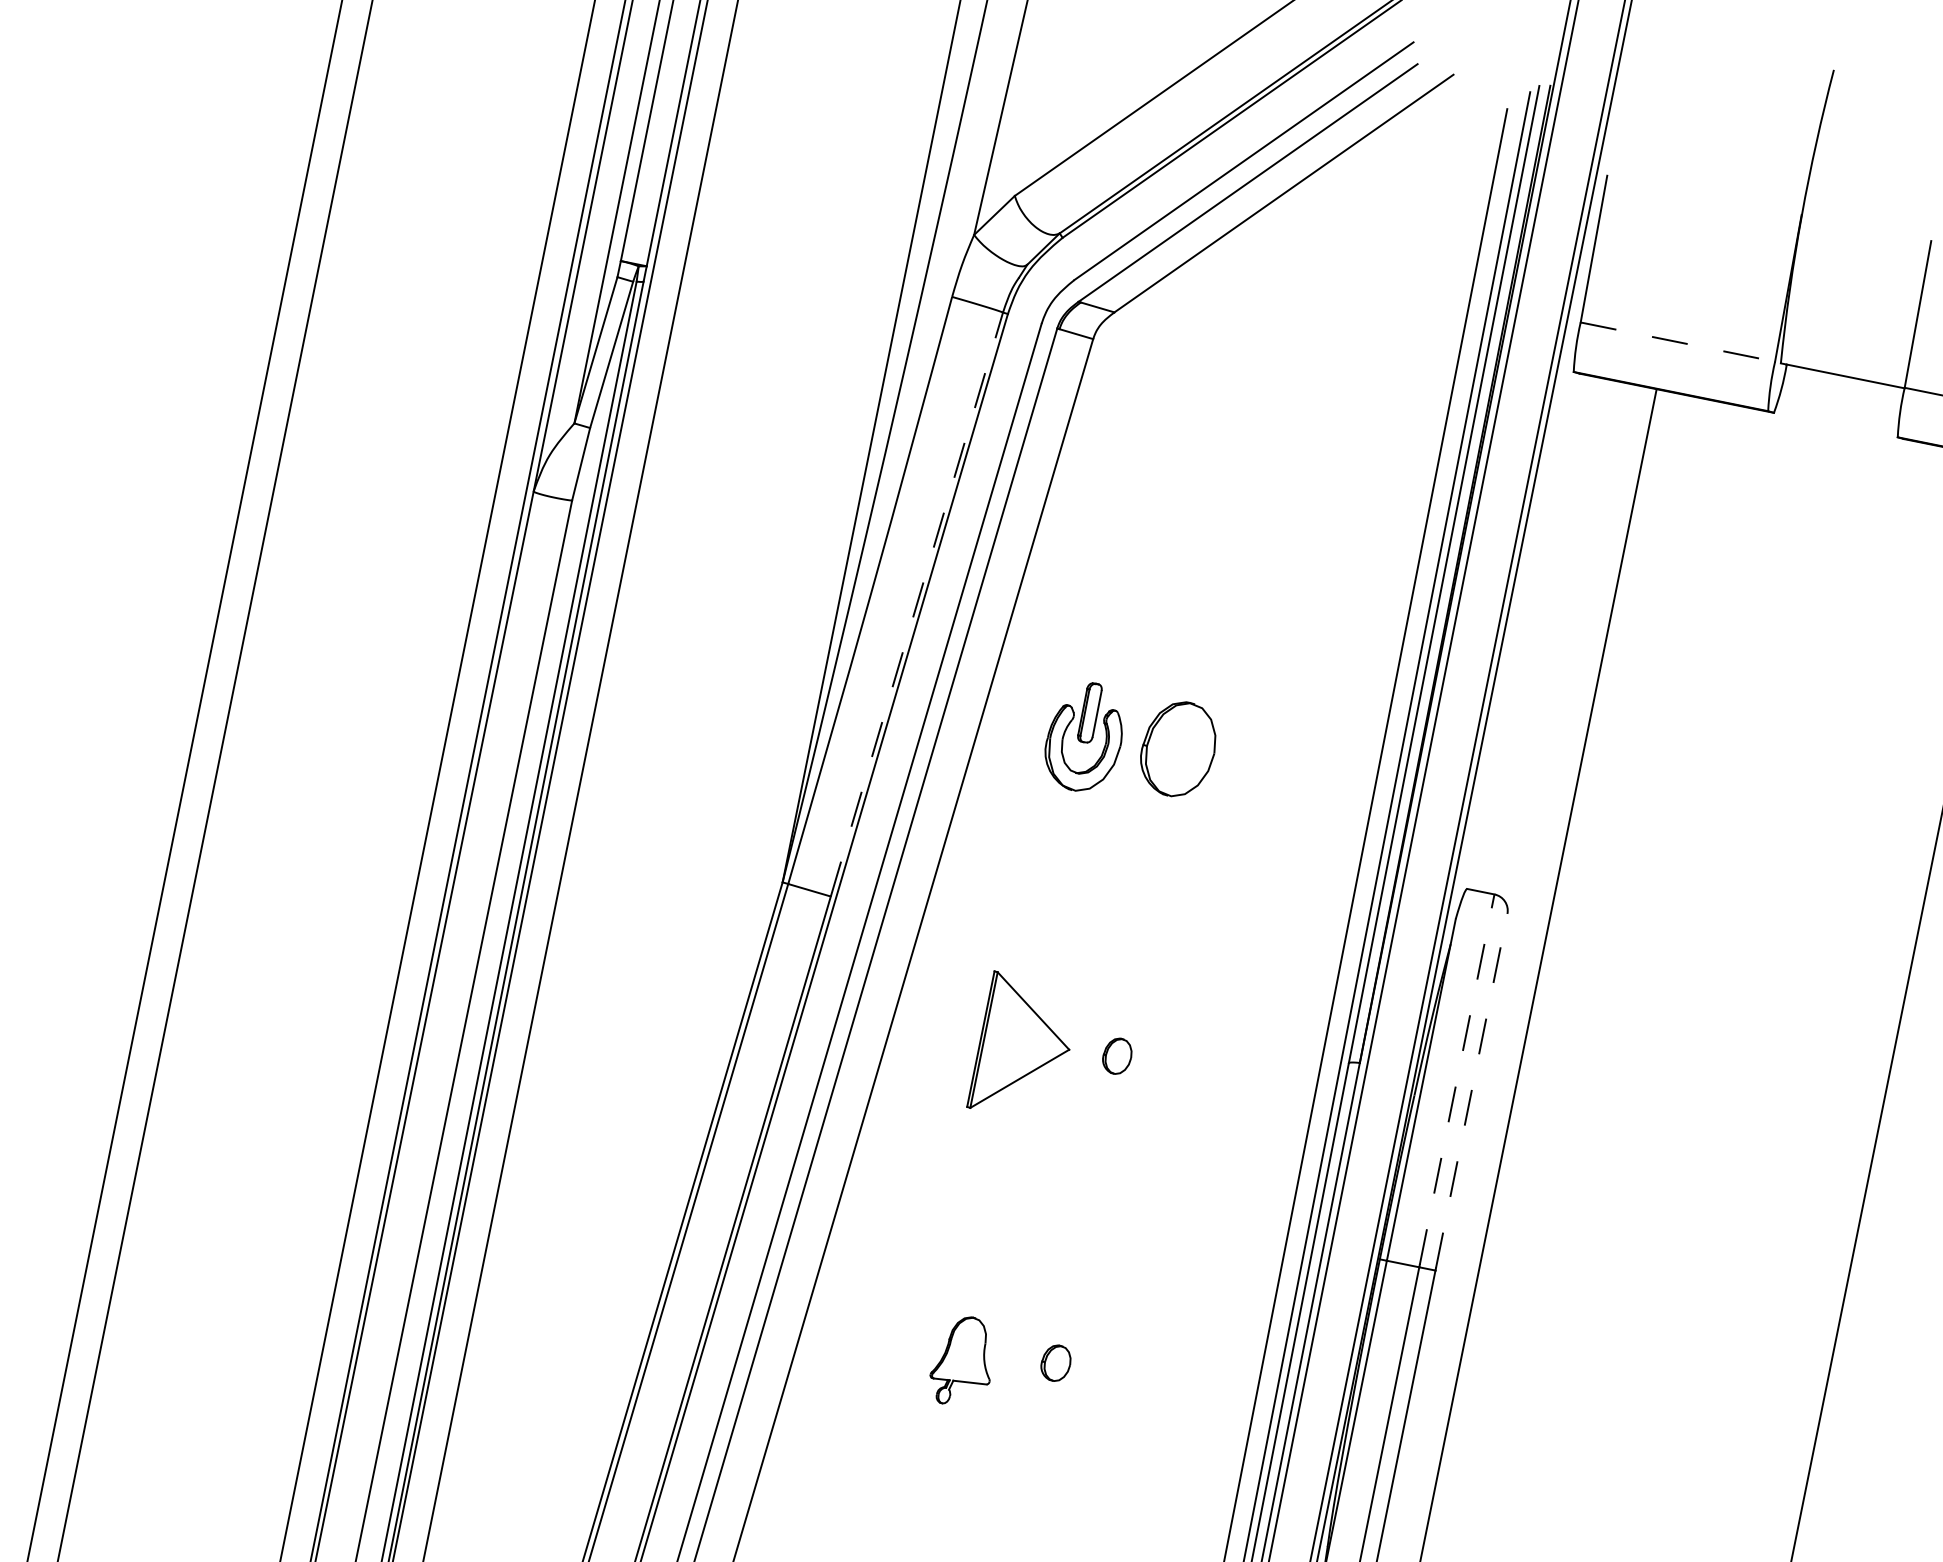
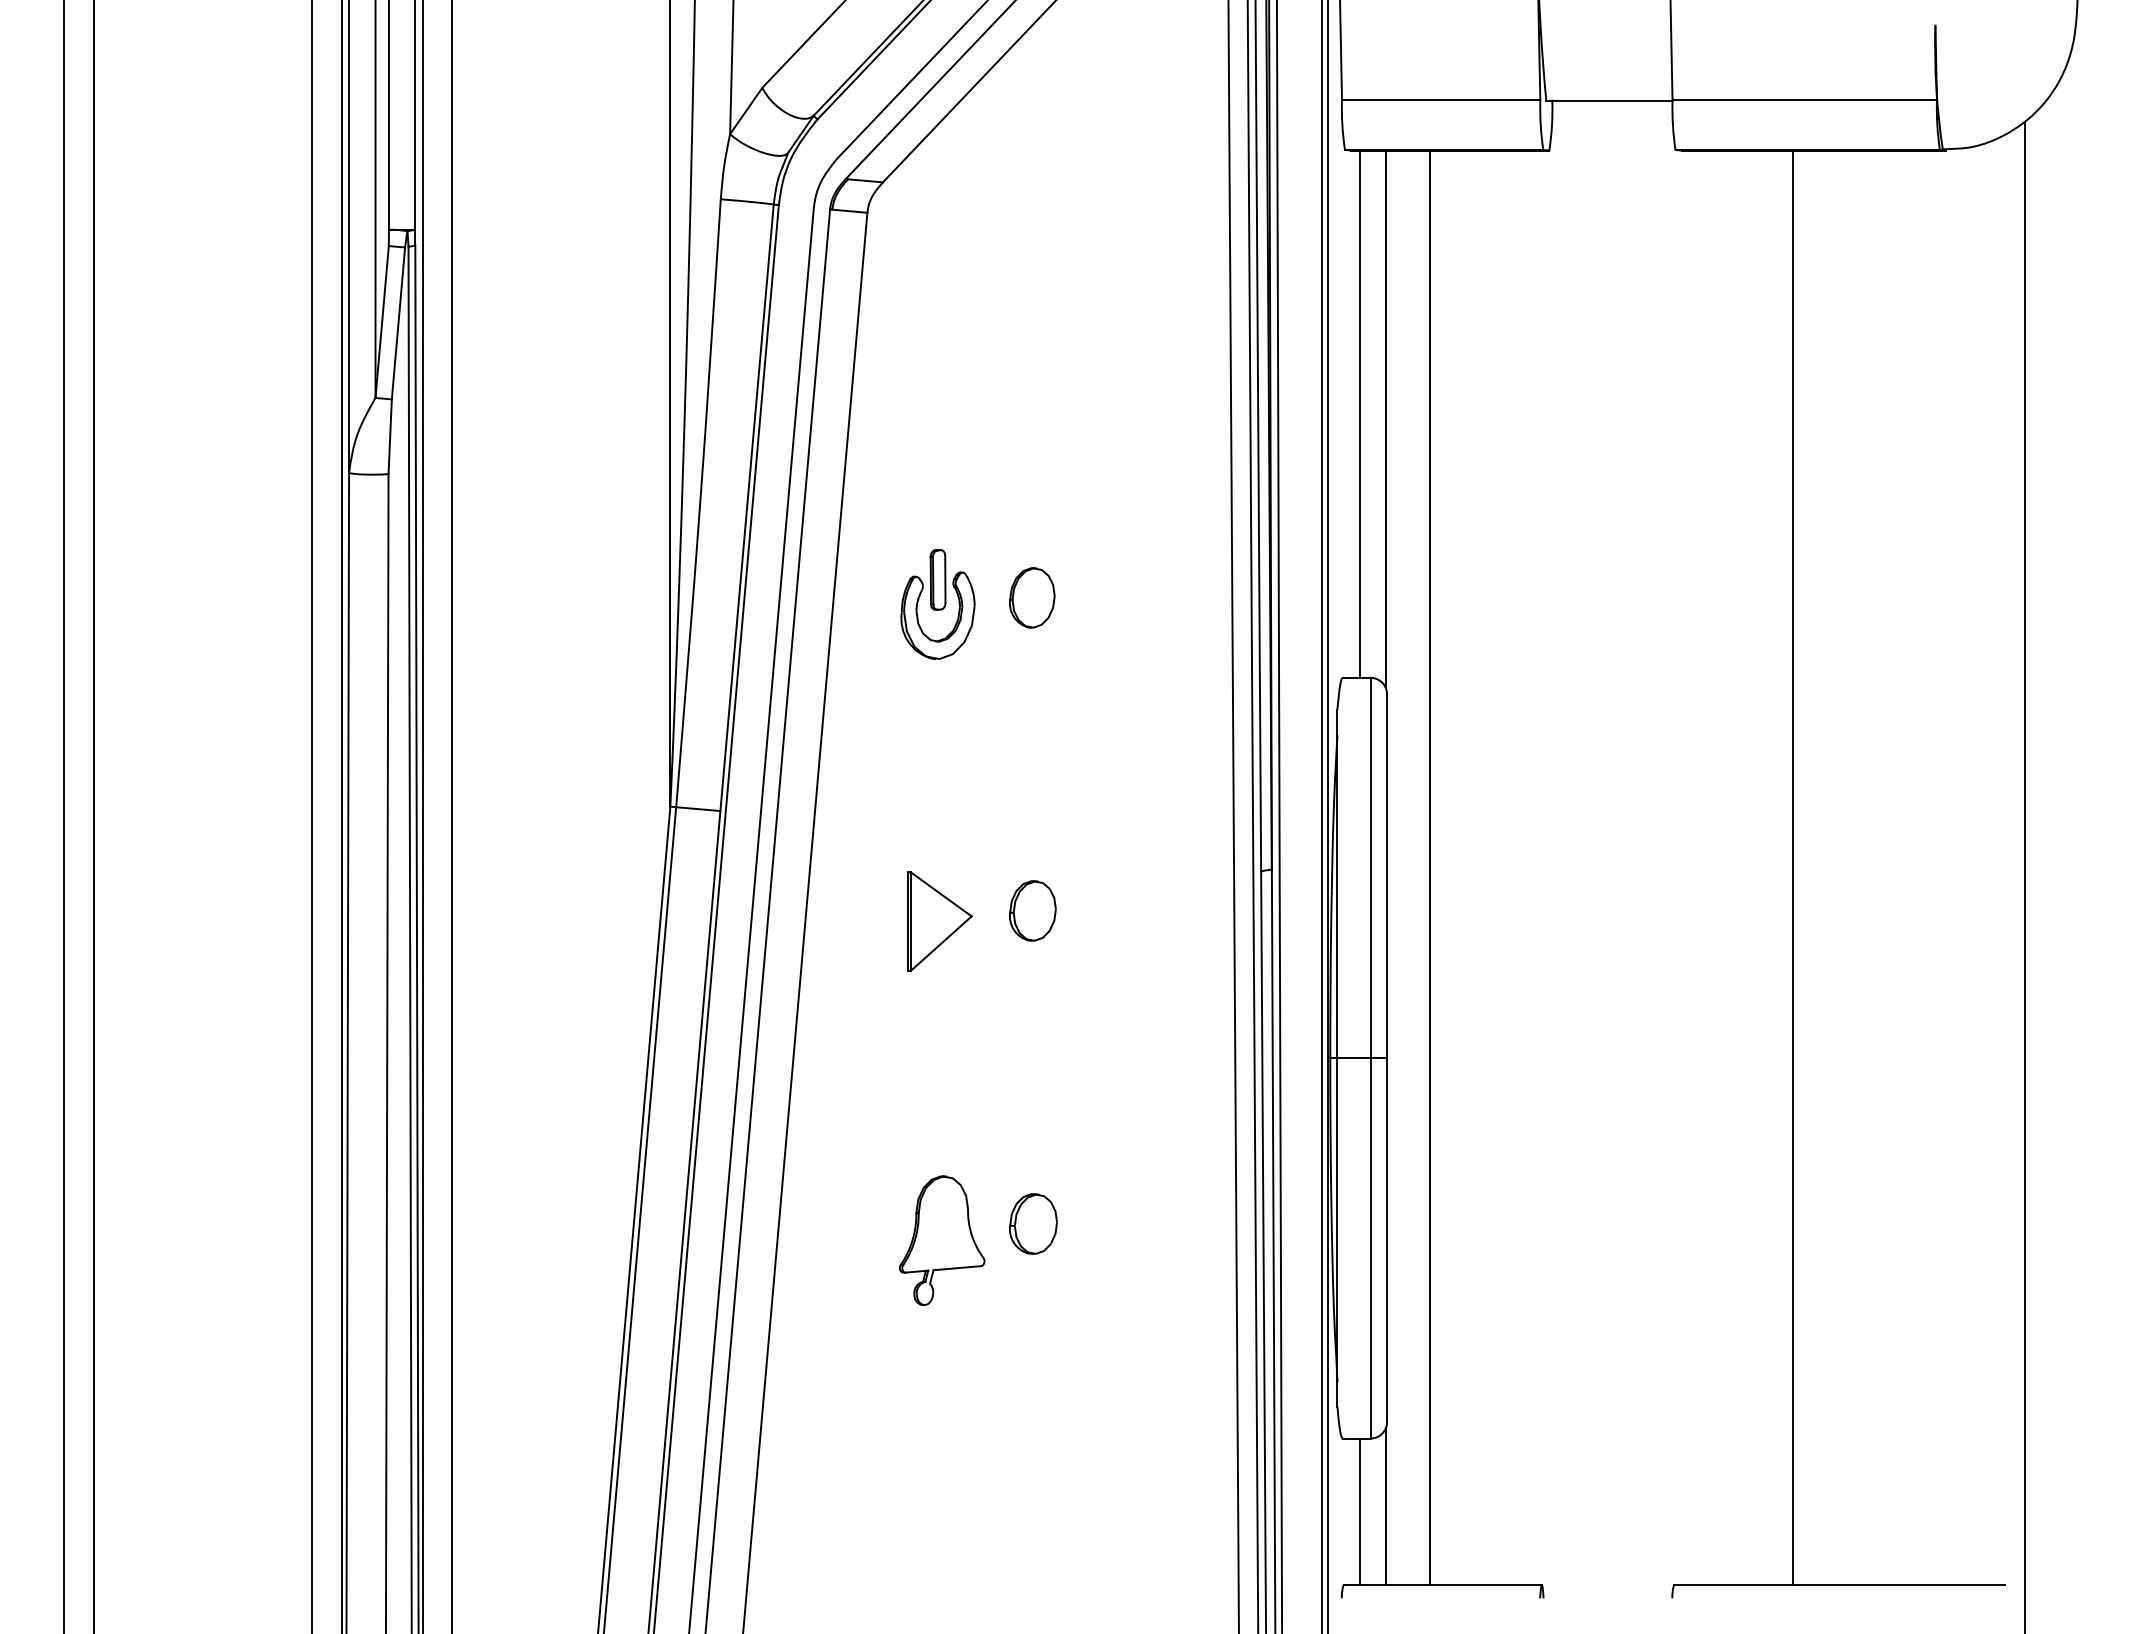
line: (1678, 342) -> (1441, 100), dashed -> solid
line: (917, 604) -> (747, 507), dashed -> solid
line: (1536, 633) -> (1360, 413), added
line: (1560, 644) -> (1385, 419), added
part: (1178, 748) -> (1032, 597), size x0.62
part: (1023, 1048) -> (939, 921), size x0.71
part: (1117, 1055) -> (1032, 910), size x1.67
line: (1457, 1079) -> (1370, 866), dashed -> solid
line: (1472, 1091) -> (1387, 875), dashed -> solid
part: (963, 1361) -> (942, 1240), size x1.43
part: (1056, 1362) -> (1033, 1223), size x1.67

